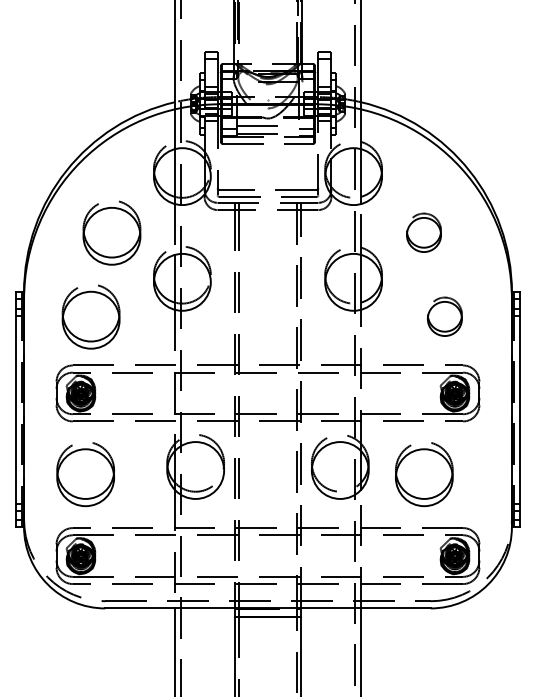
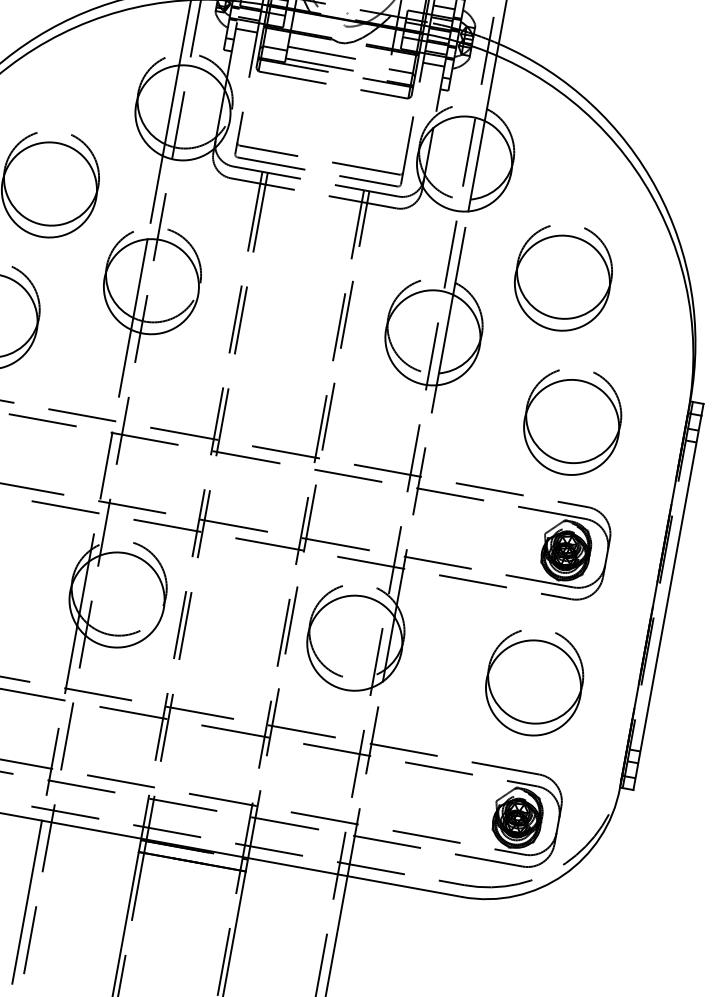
part: (423, 232) -> (562, 276), size x1.67
part: (444, 316) -> (572, 421), size x1.67
part: (424, 474) -> (534, 682), moved

